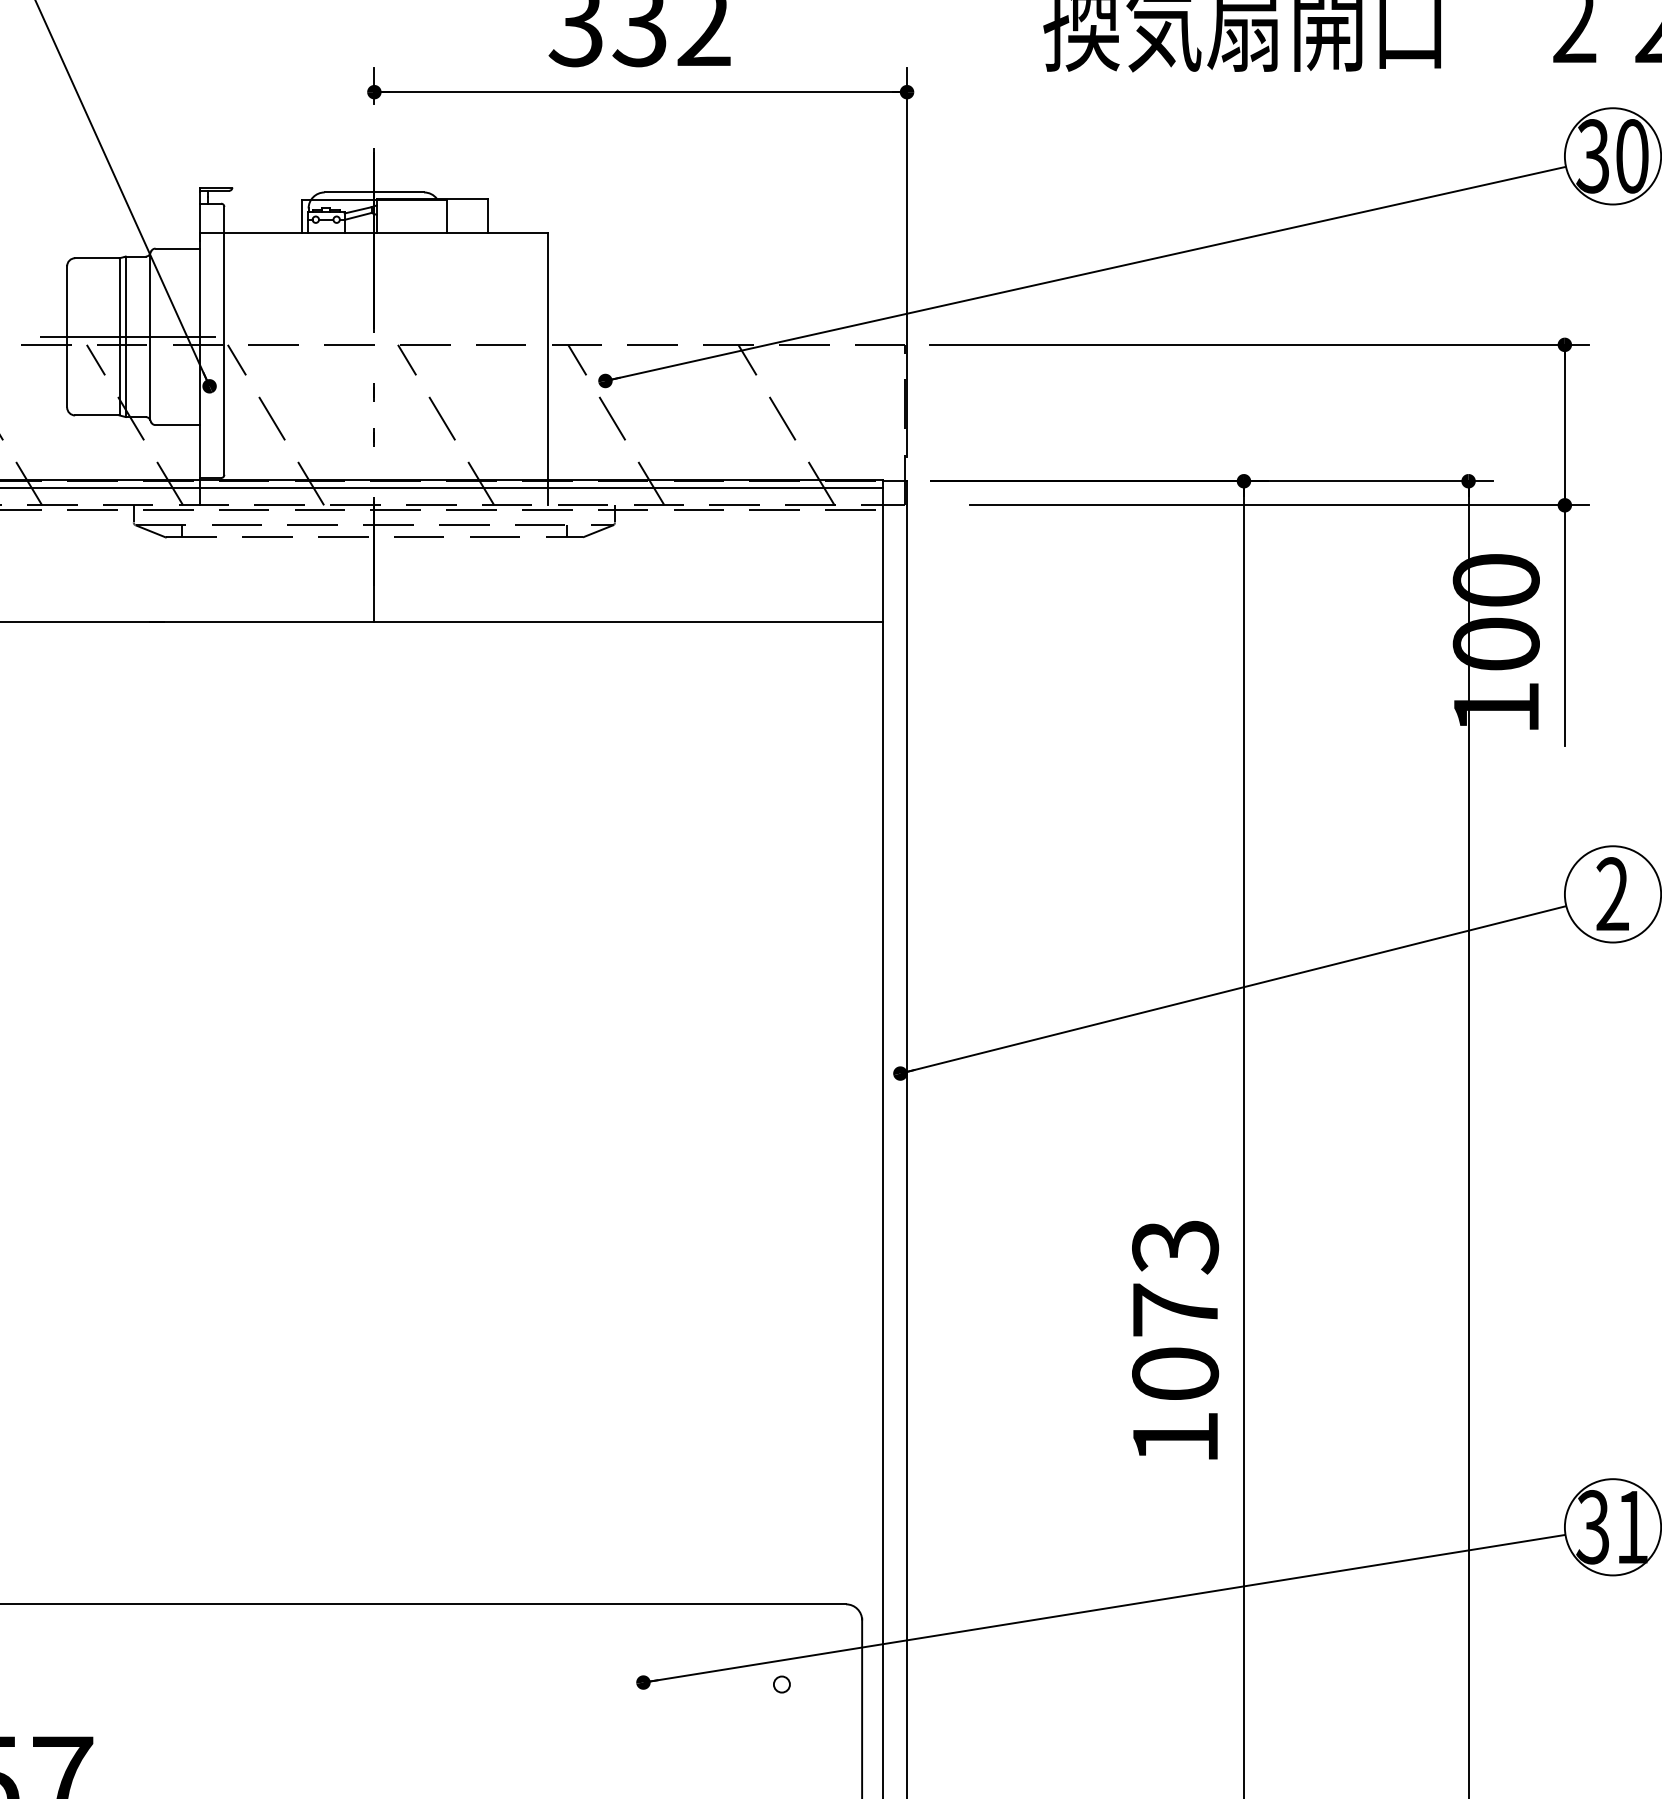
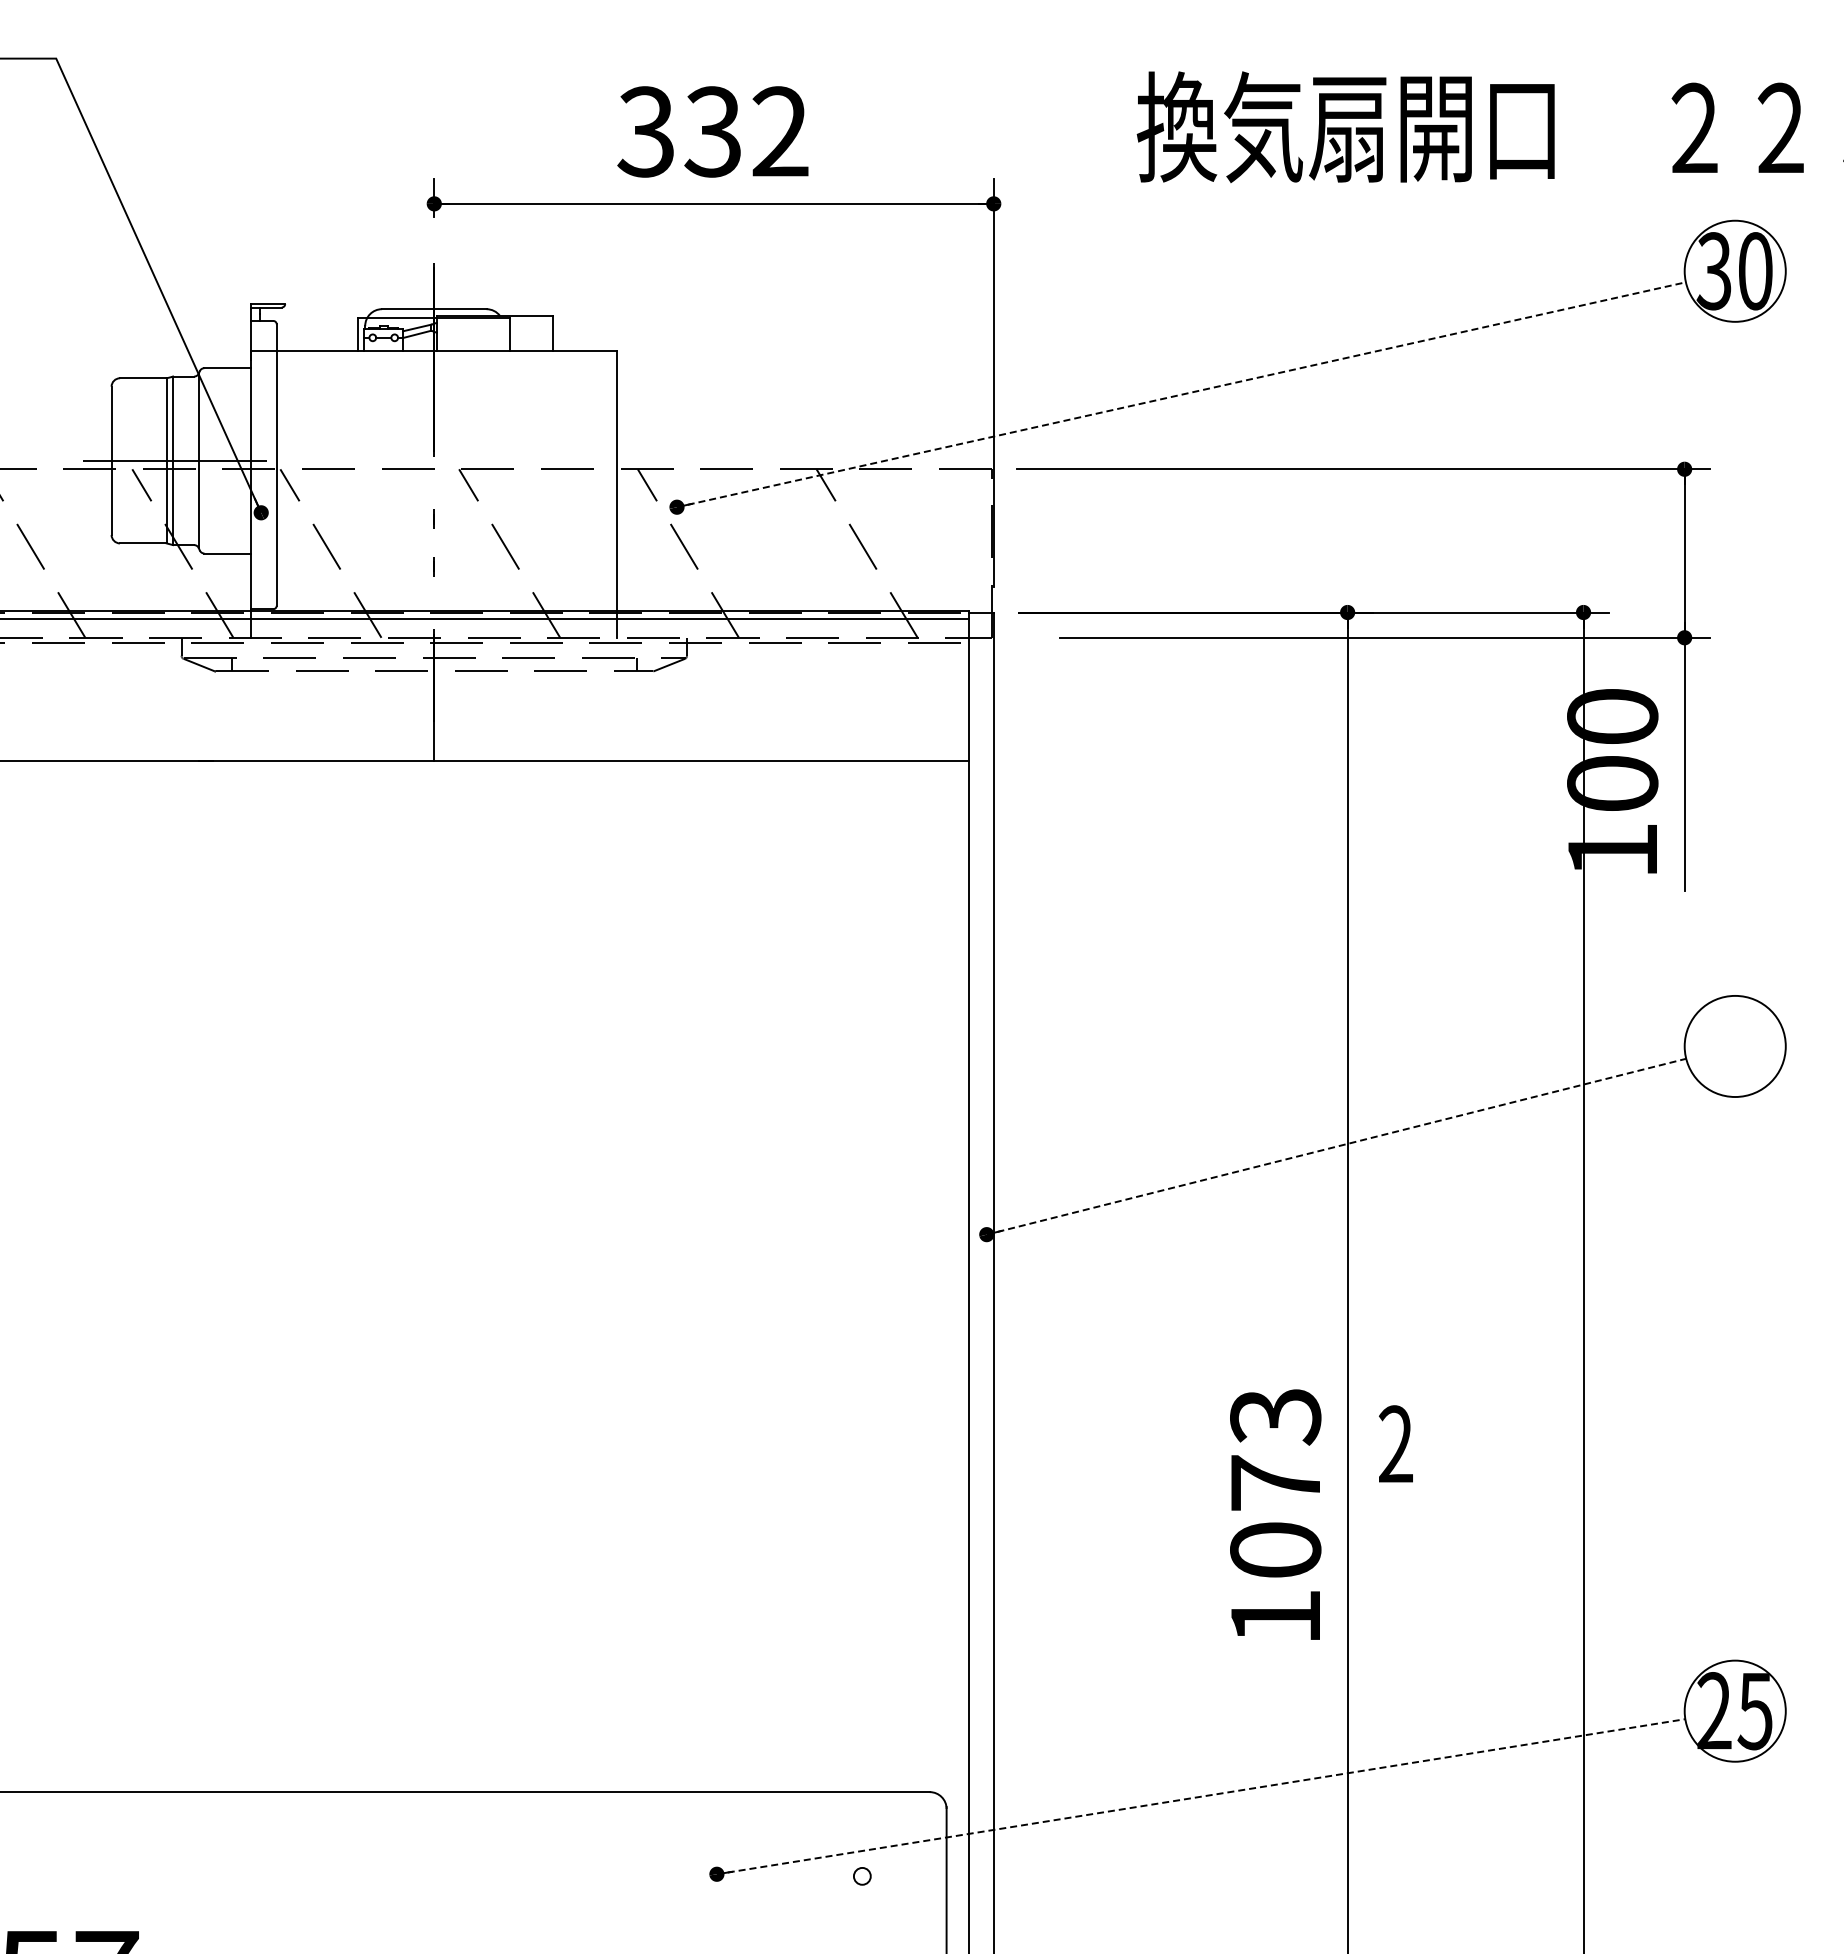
line: (1085, 273) -> (1181, 394), solid -> dashed
text: (1612, 893) -> (1395, 1443), moved
line: (1233, 989) -> (1336, 1146), solid -> dashed
text: (1612, 1527) -> (1734, 1711), 31 -> 25
line: (1104, 1608) -> (1201, 1796), solid -> dashed

